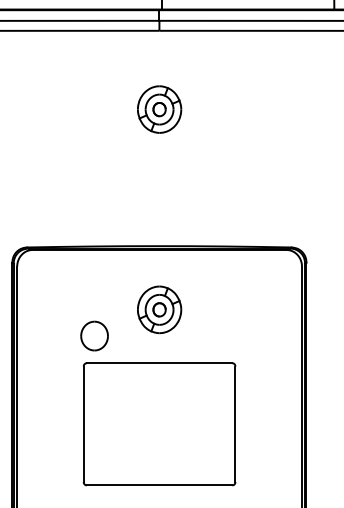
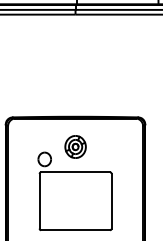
part: (159, 108) -> (75, 51), removed

